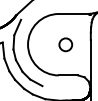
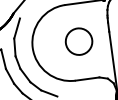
circle: (65, 44) -> (78, 41), size x1.67

